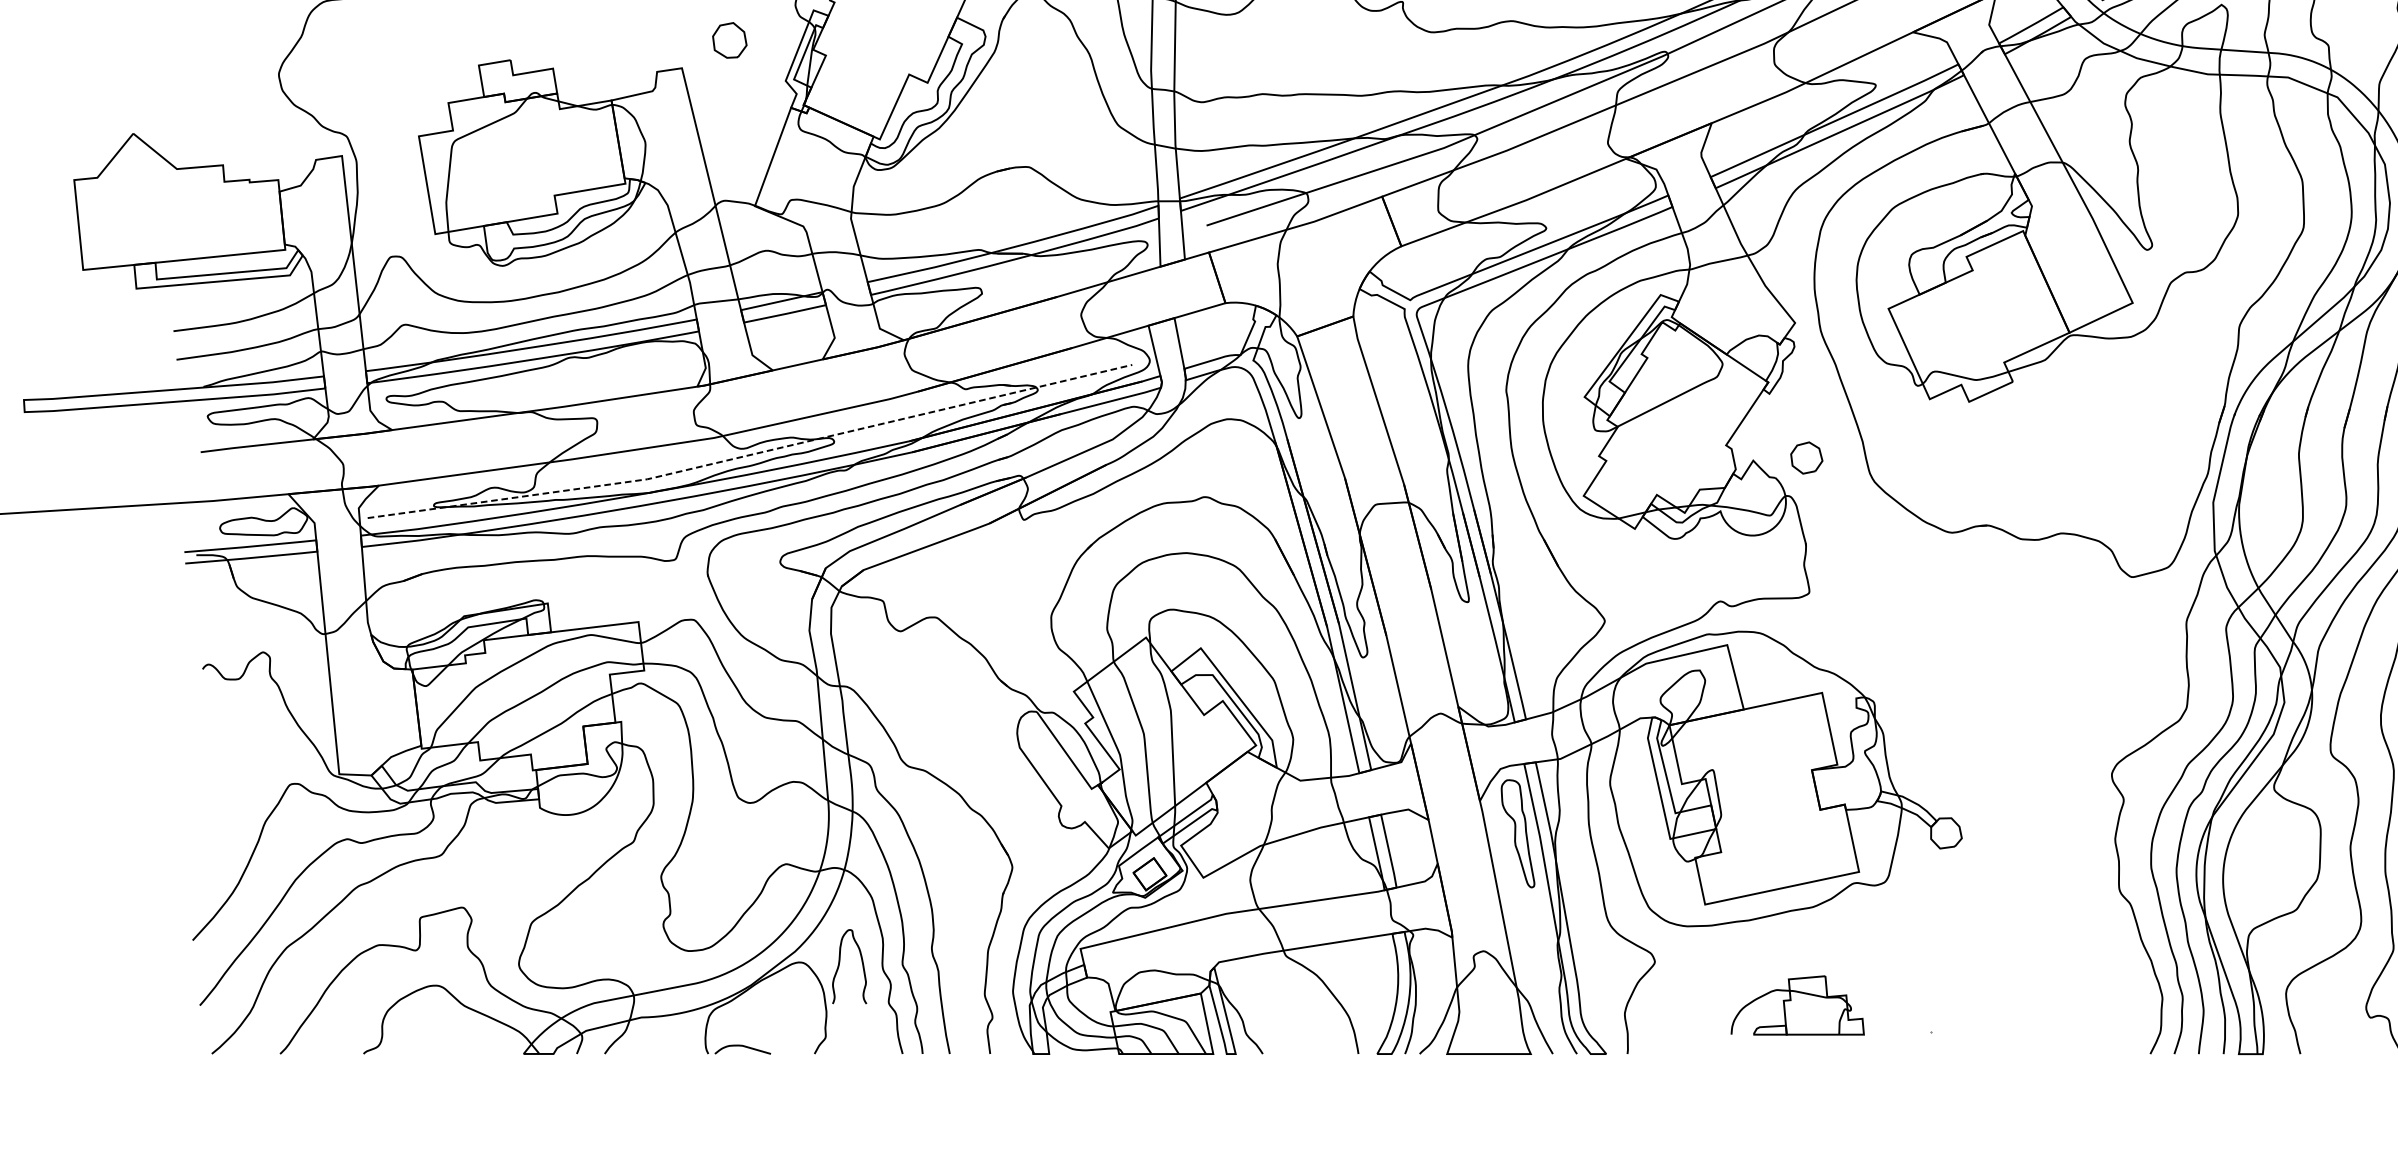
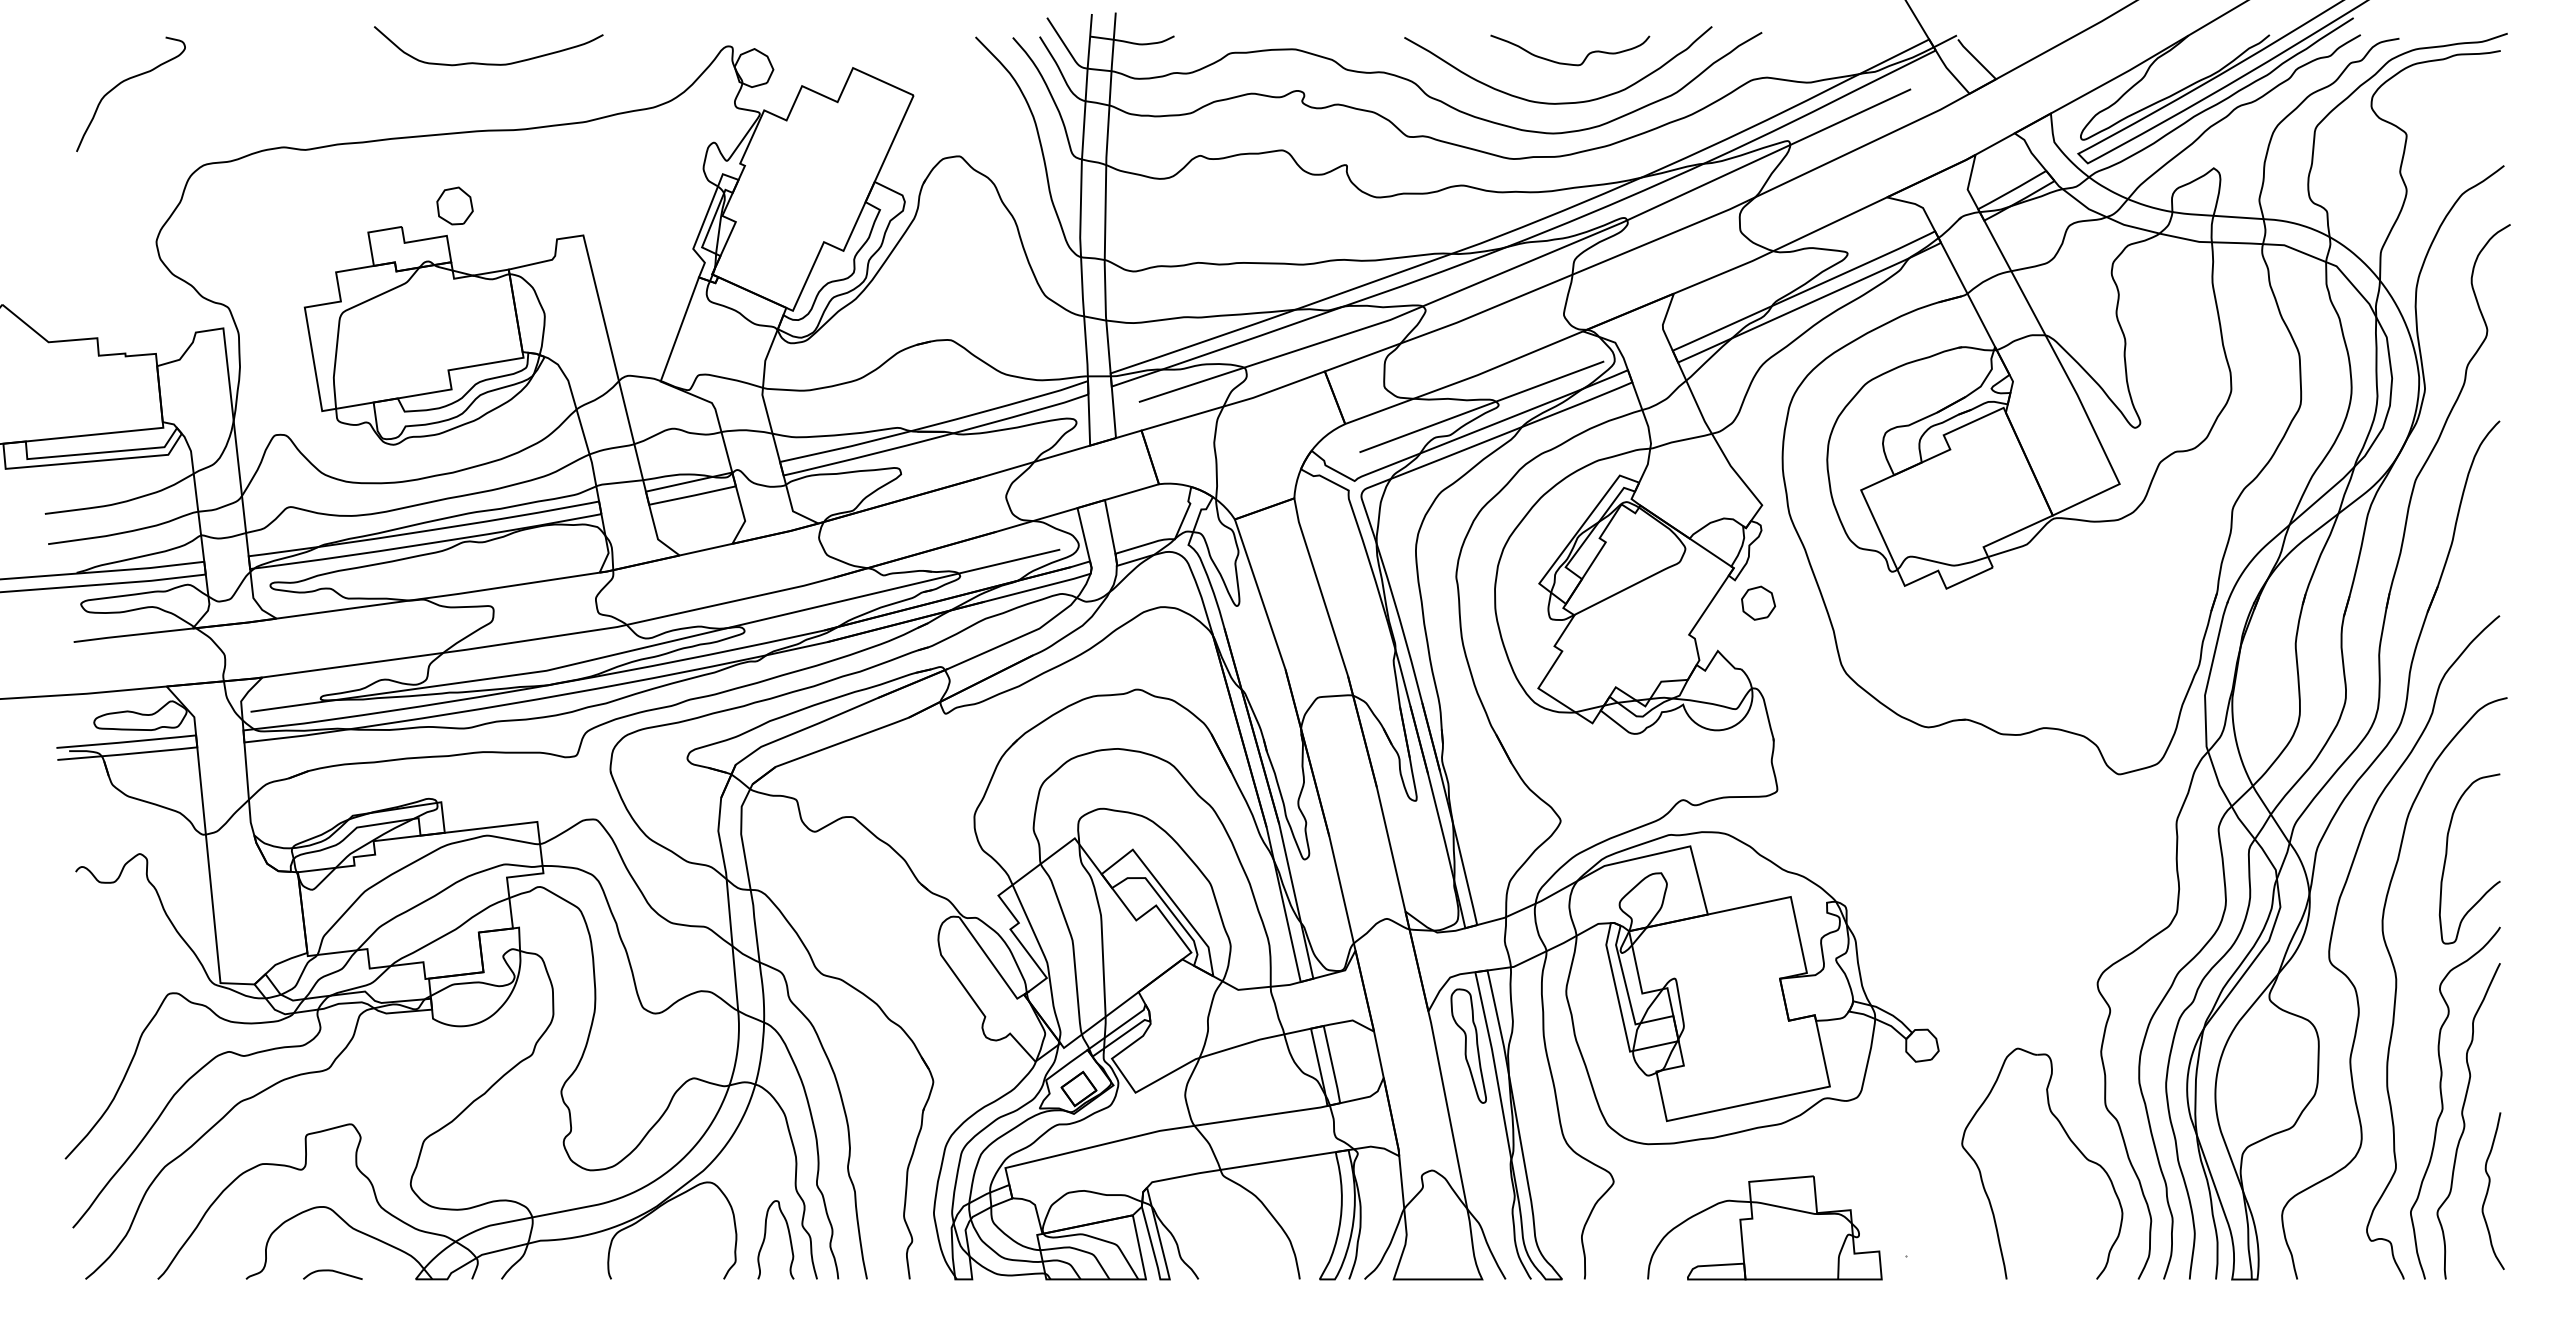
part: (729, 39) -> (454, 205), moved
line: (1530, 229) -> (1481, 406), added
line: (751, 454) -> (657, 644), dashed -> solid
part: (1806, 457) -> (1758, 602), moved
part: (2085, 922) -> (2069, 1140), added
curve: (839, 966) -> (765, 1239), moved
part: (1797, 1005) -> (1764, 1227), size x1.67
curve: (744, 1047) -> (334, 1272), moved

